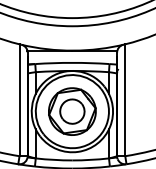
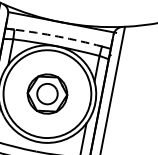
arc: (72, 62) -> (58, 36), solid -> dashed
part: (72, 111) -> (47, 93), size x0.7

